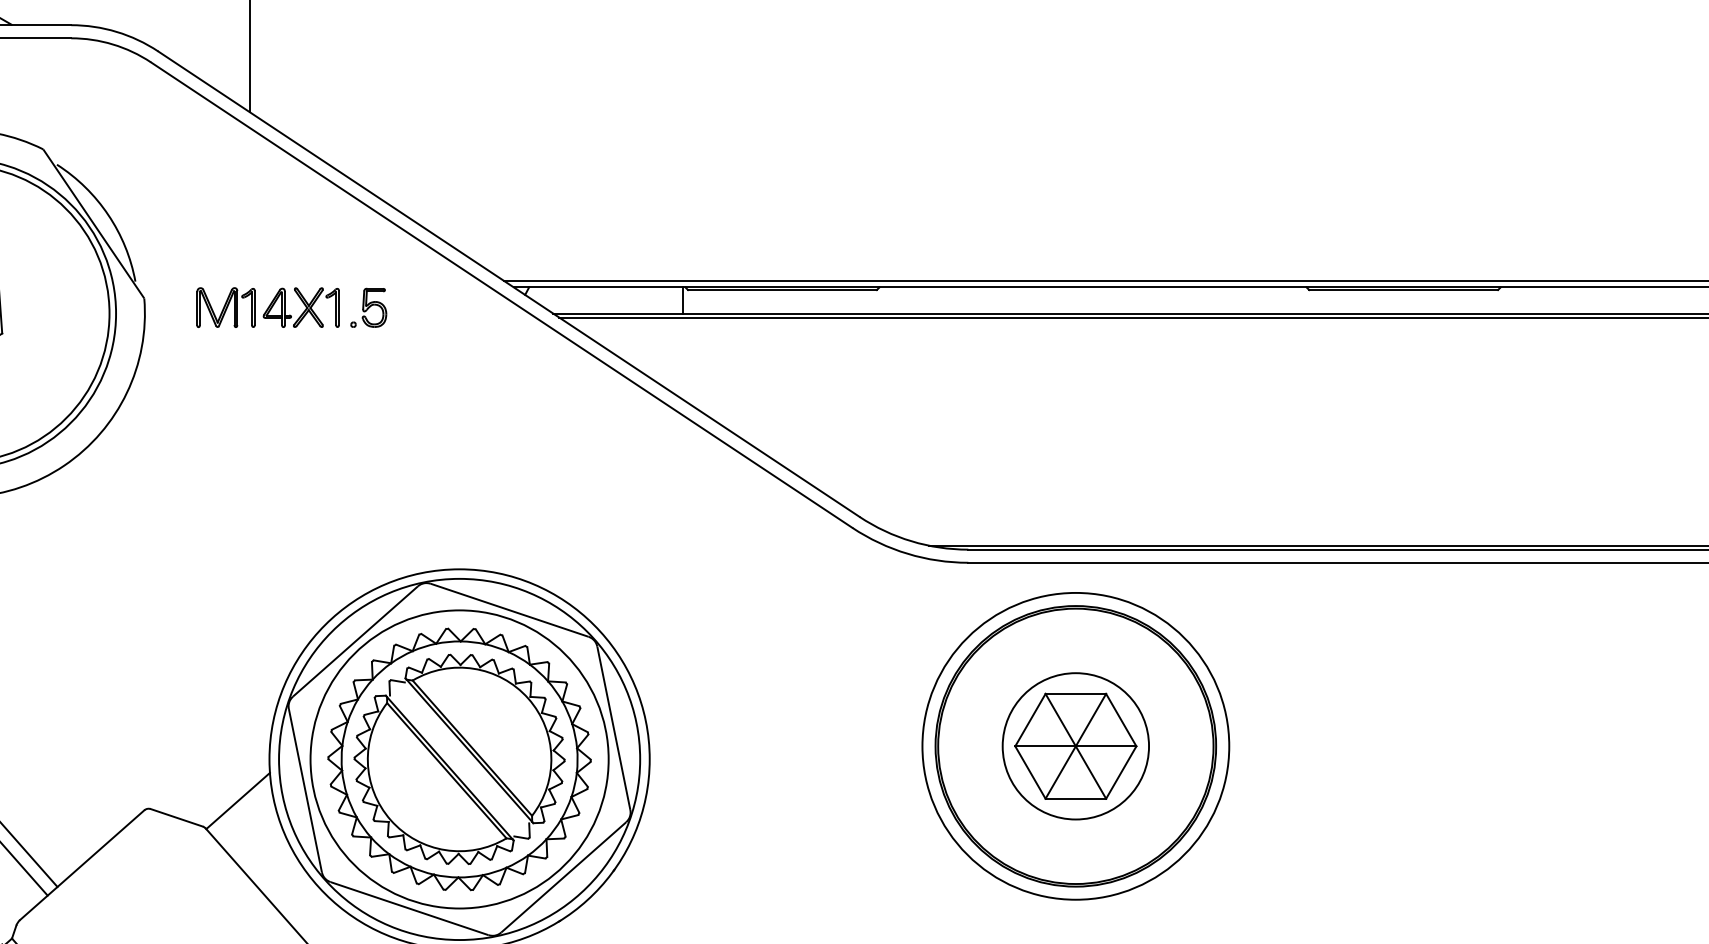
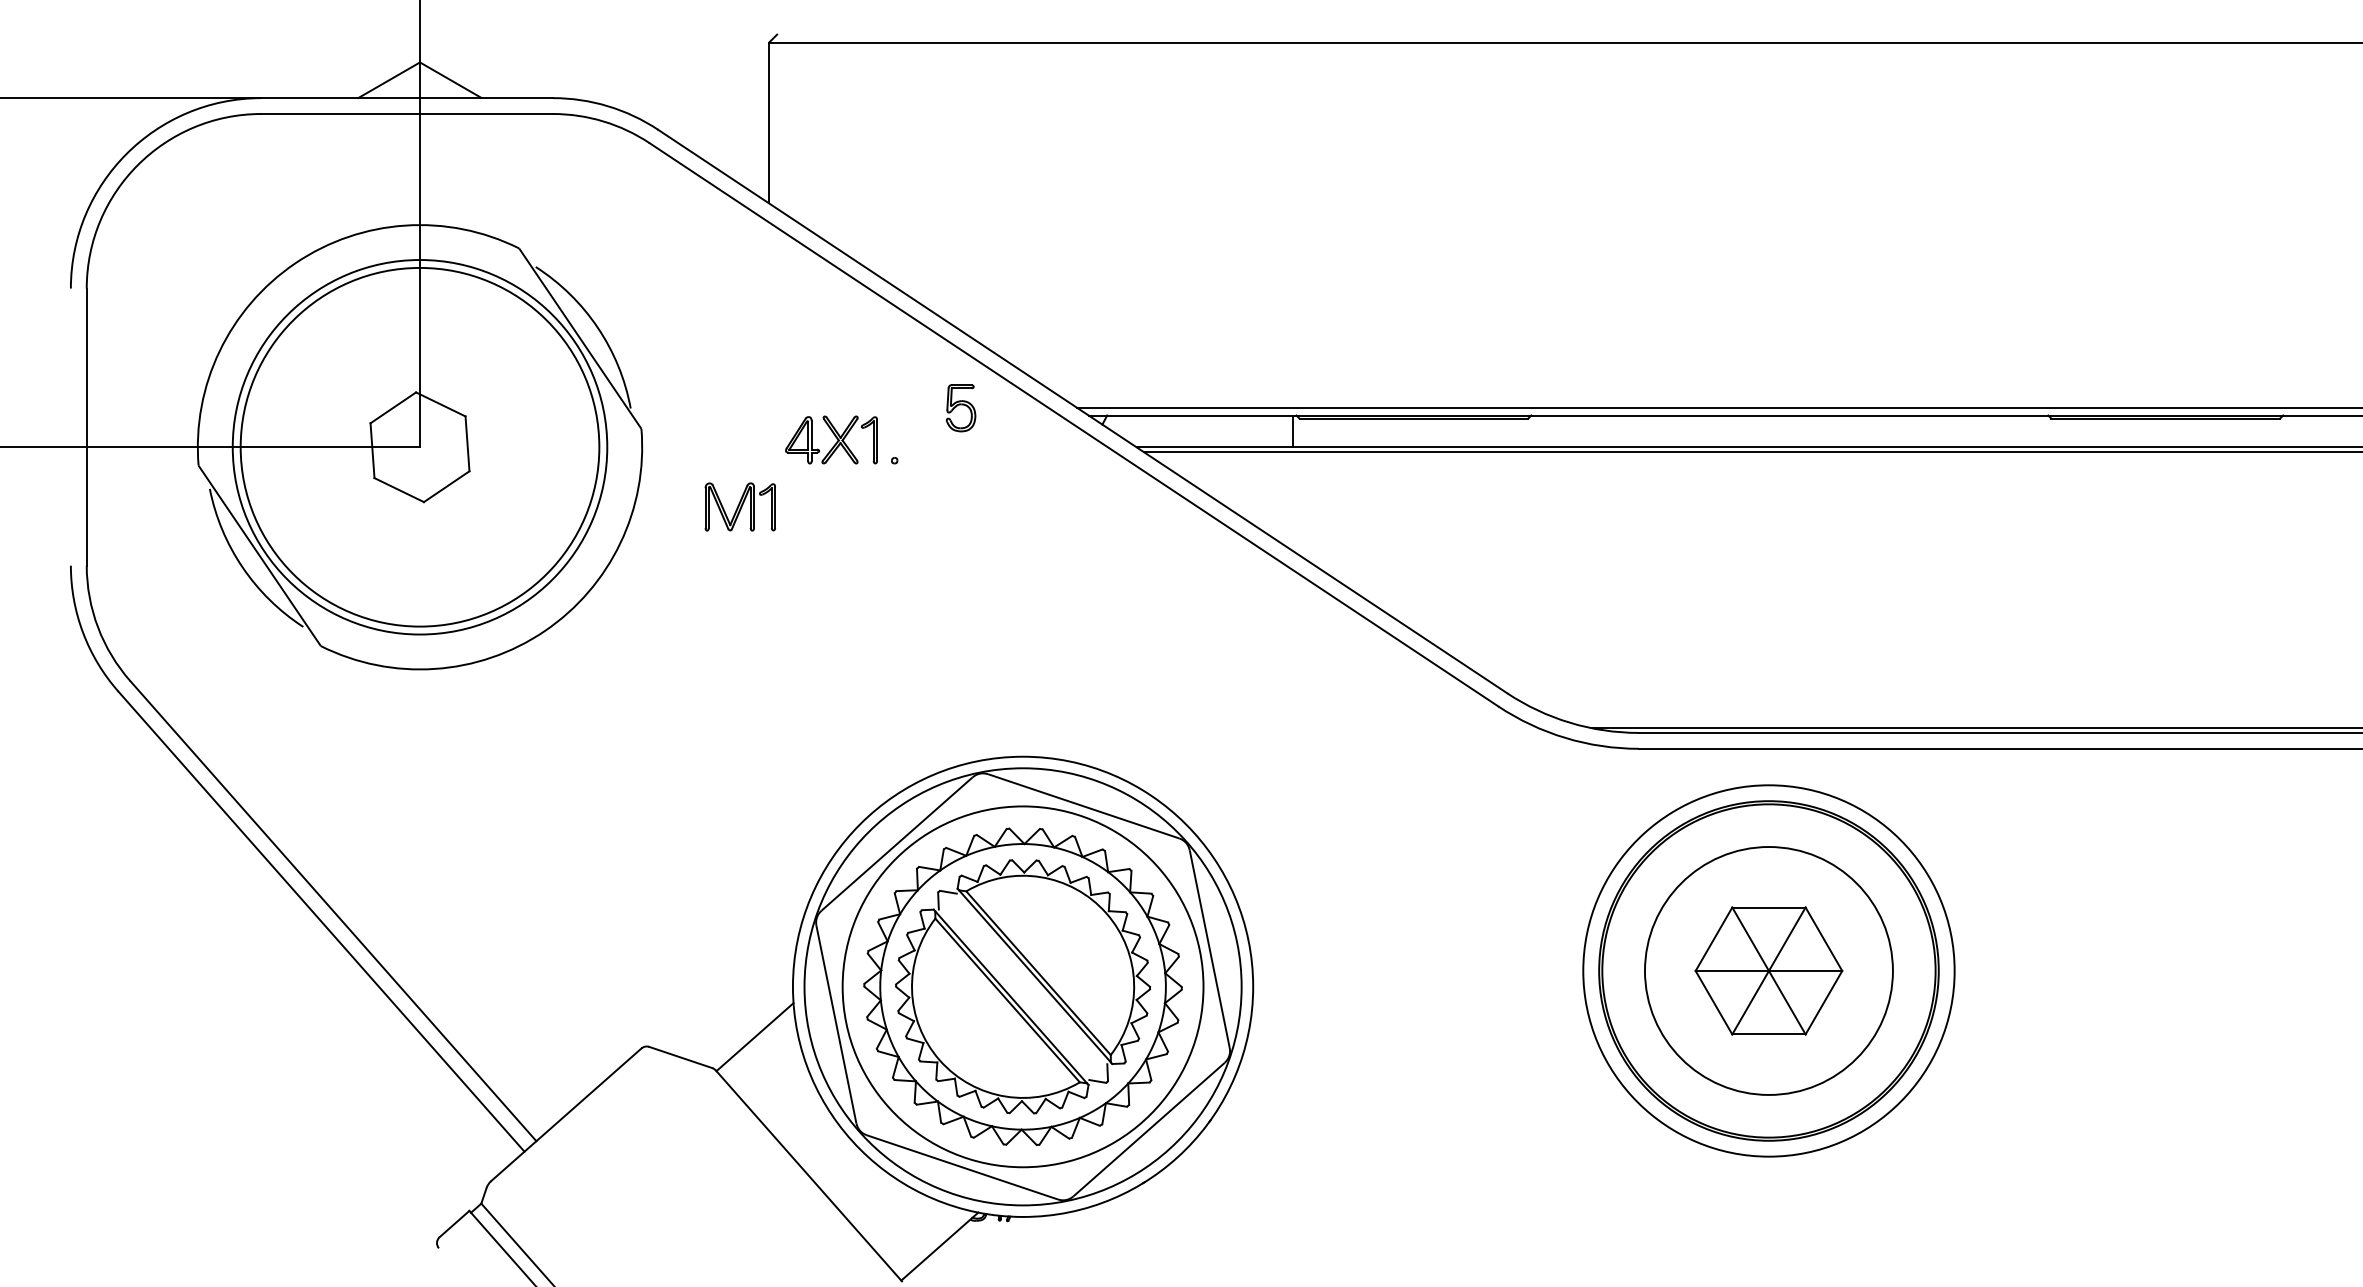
part: (225, 307) -> (739, 506), moved
part: (374, 308) -> (960, 408), moved
circle: (1075, 745) -> (1768, 970), size x1.4

